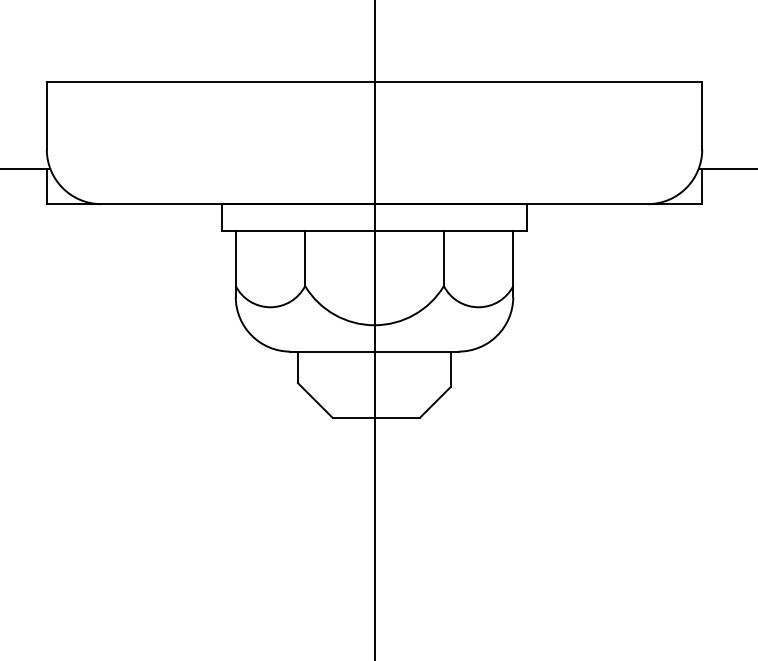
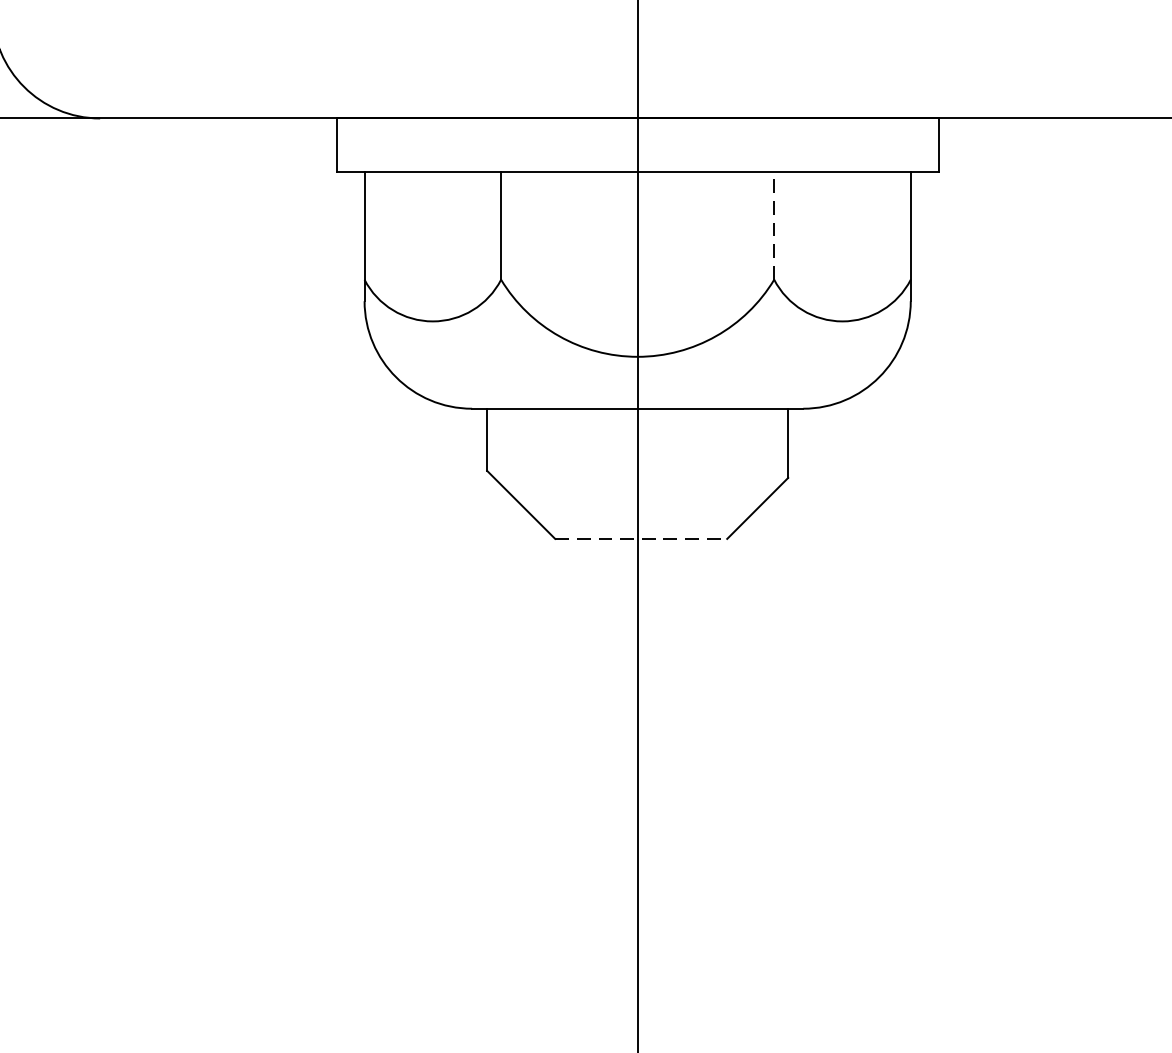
line: (443, 258) -> (773, 225), solid -> dashed
line: (376, 417) -> (641, 538), solid -> dashed

